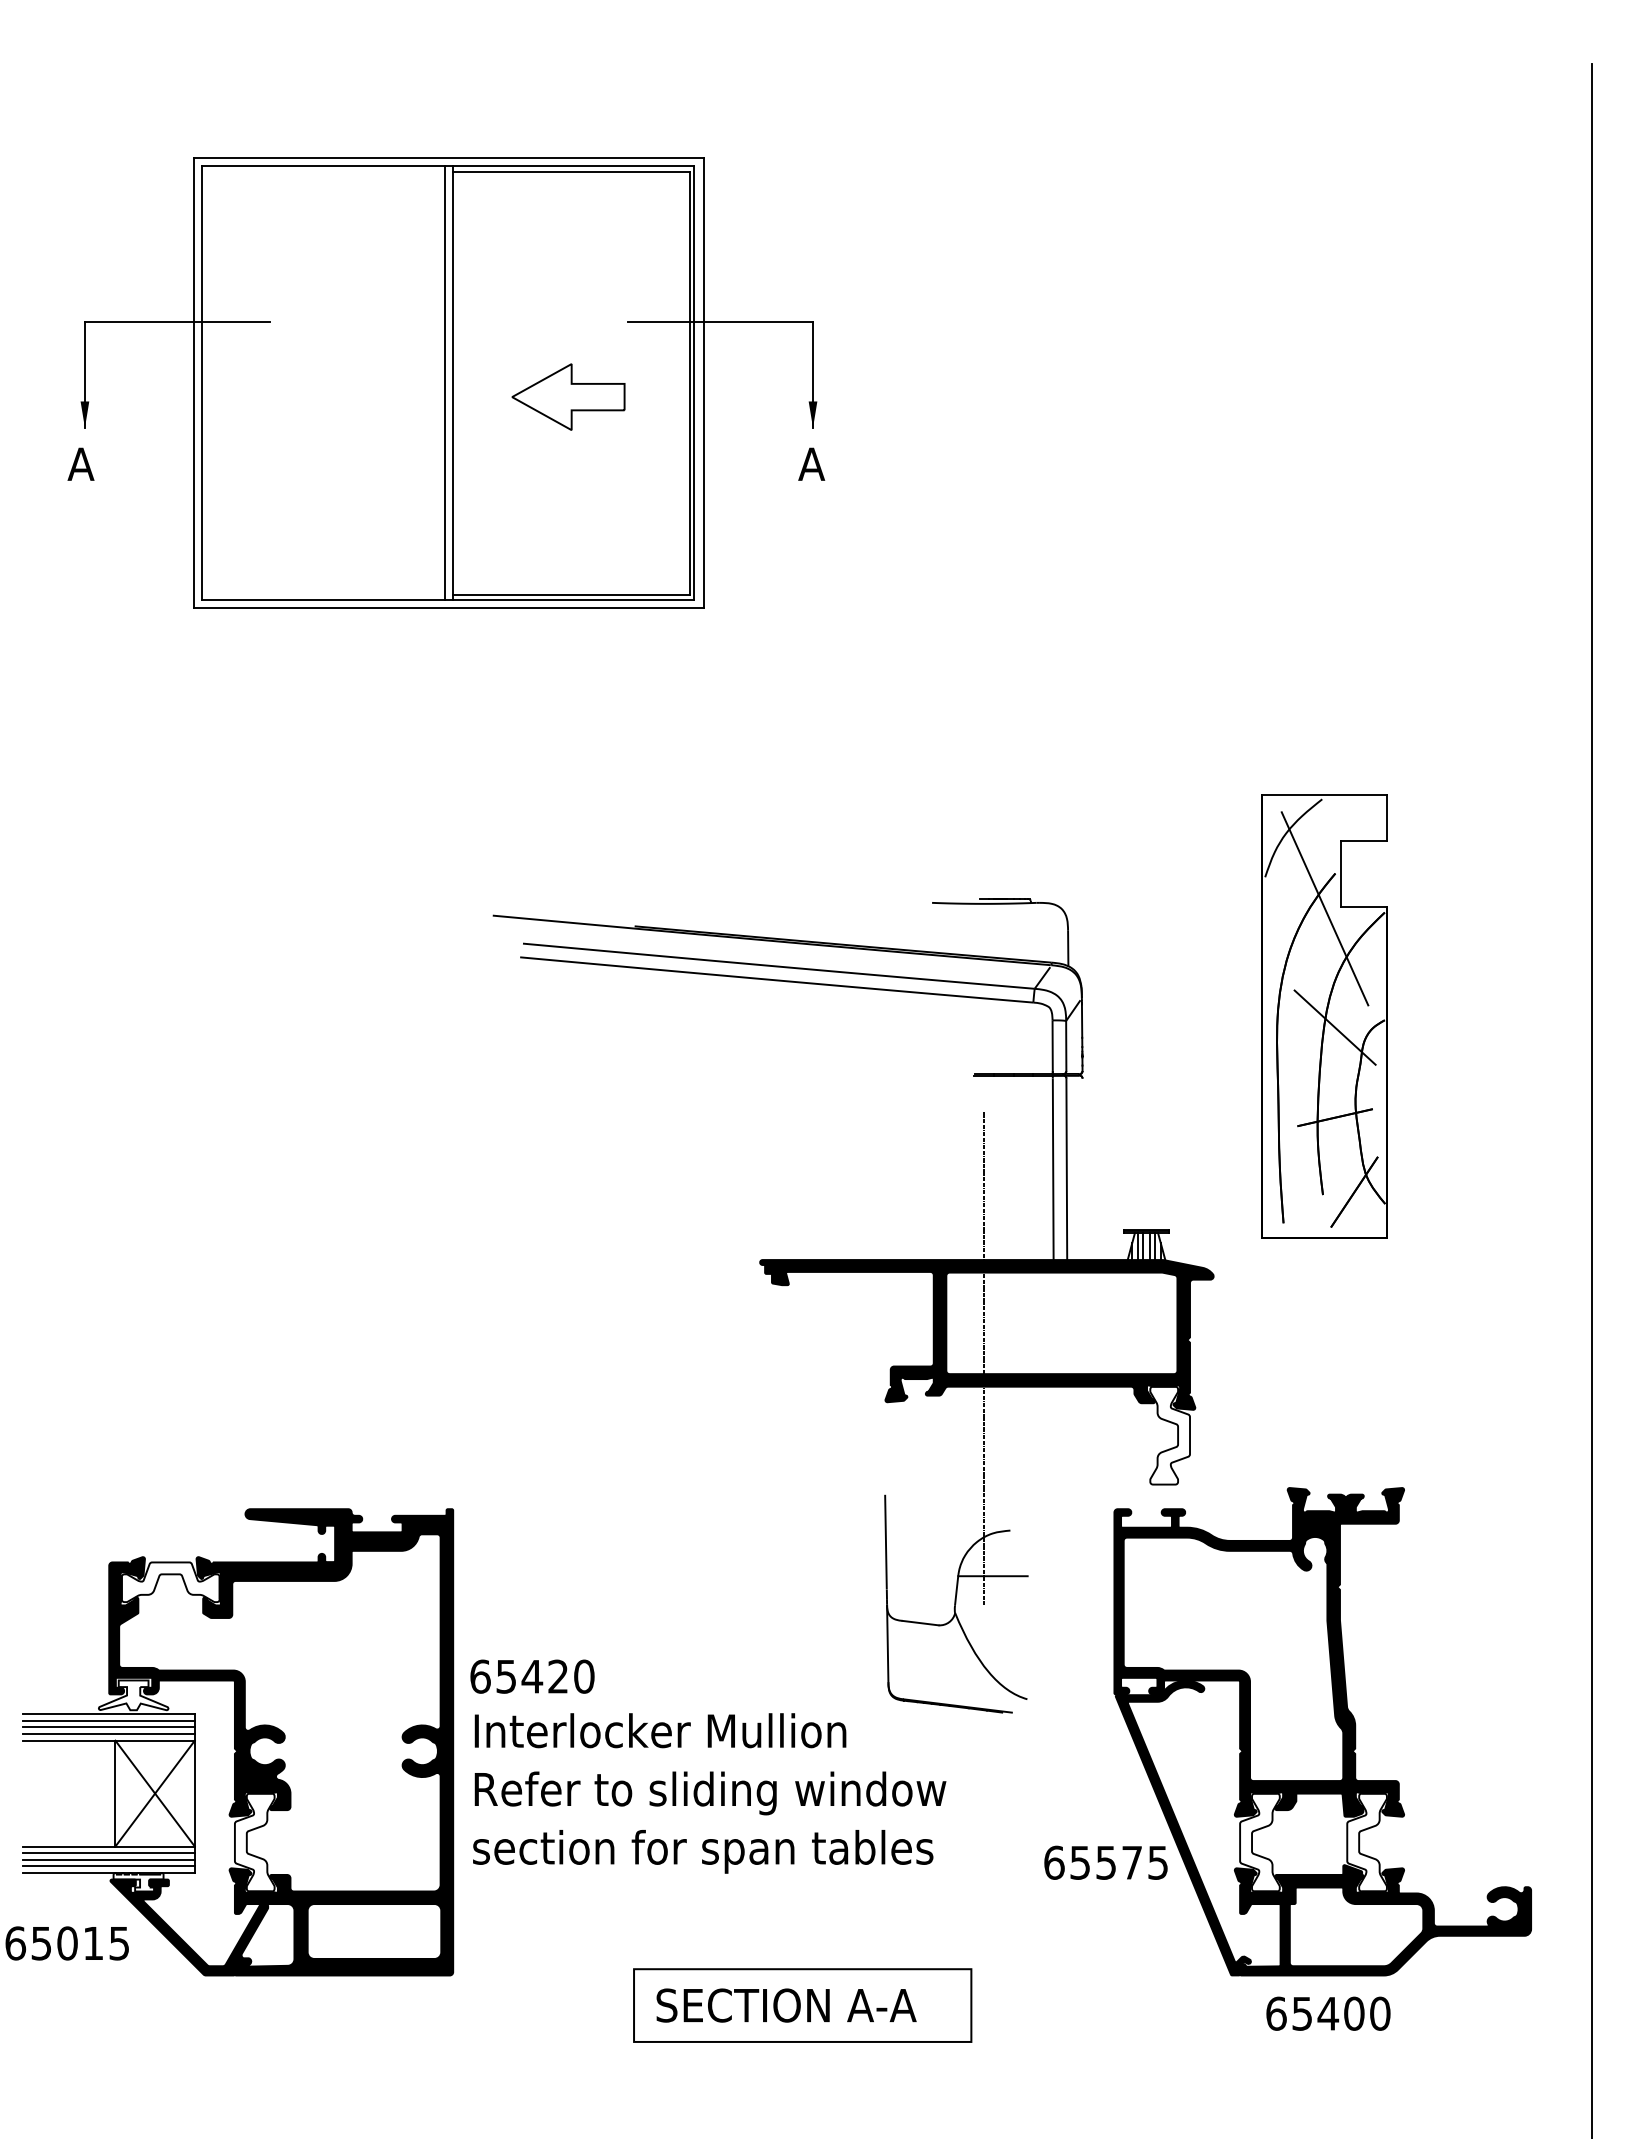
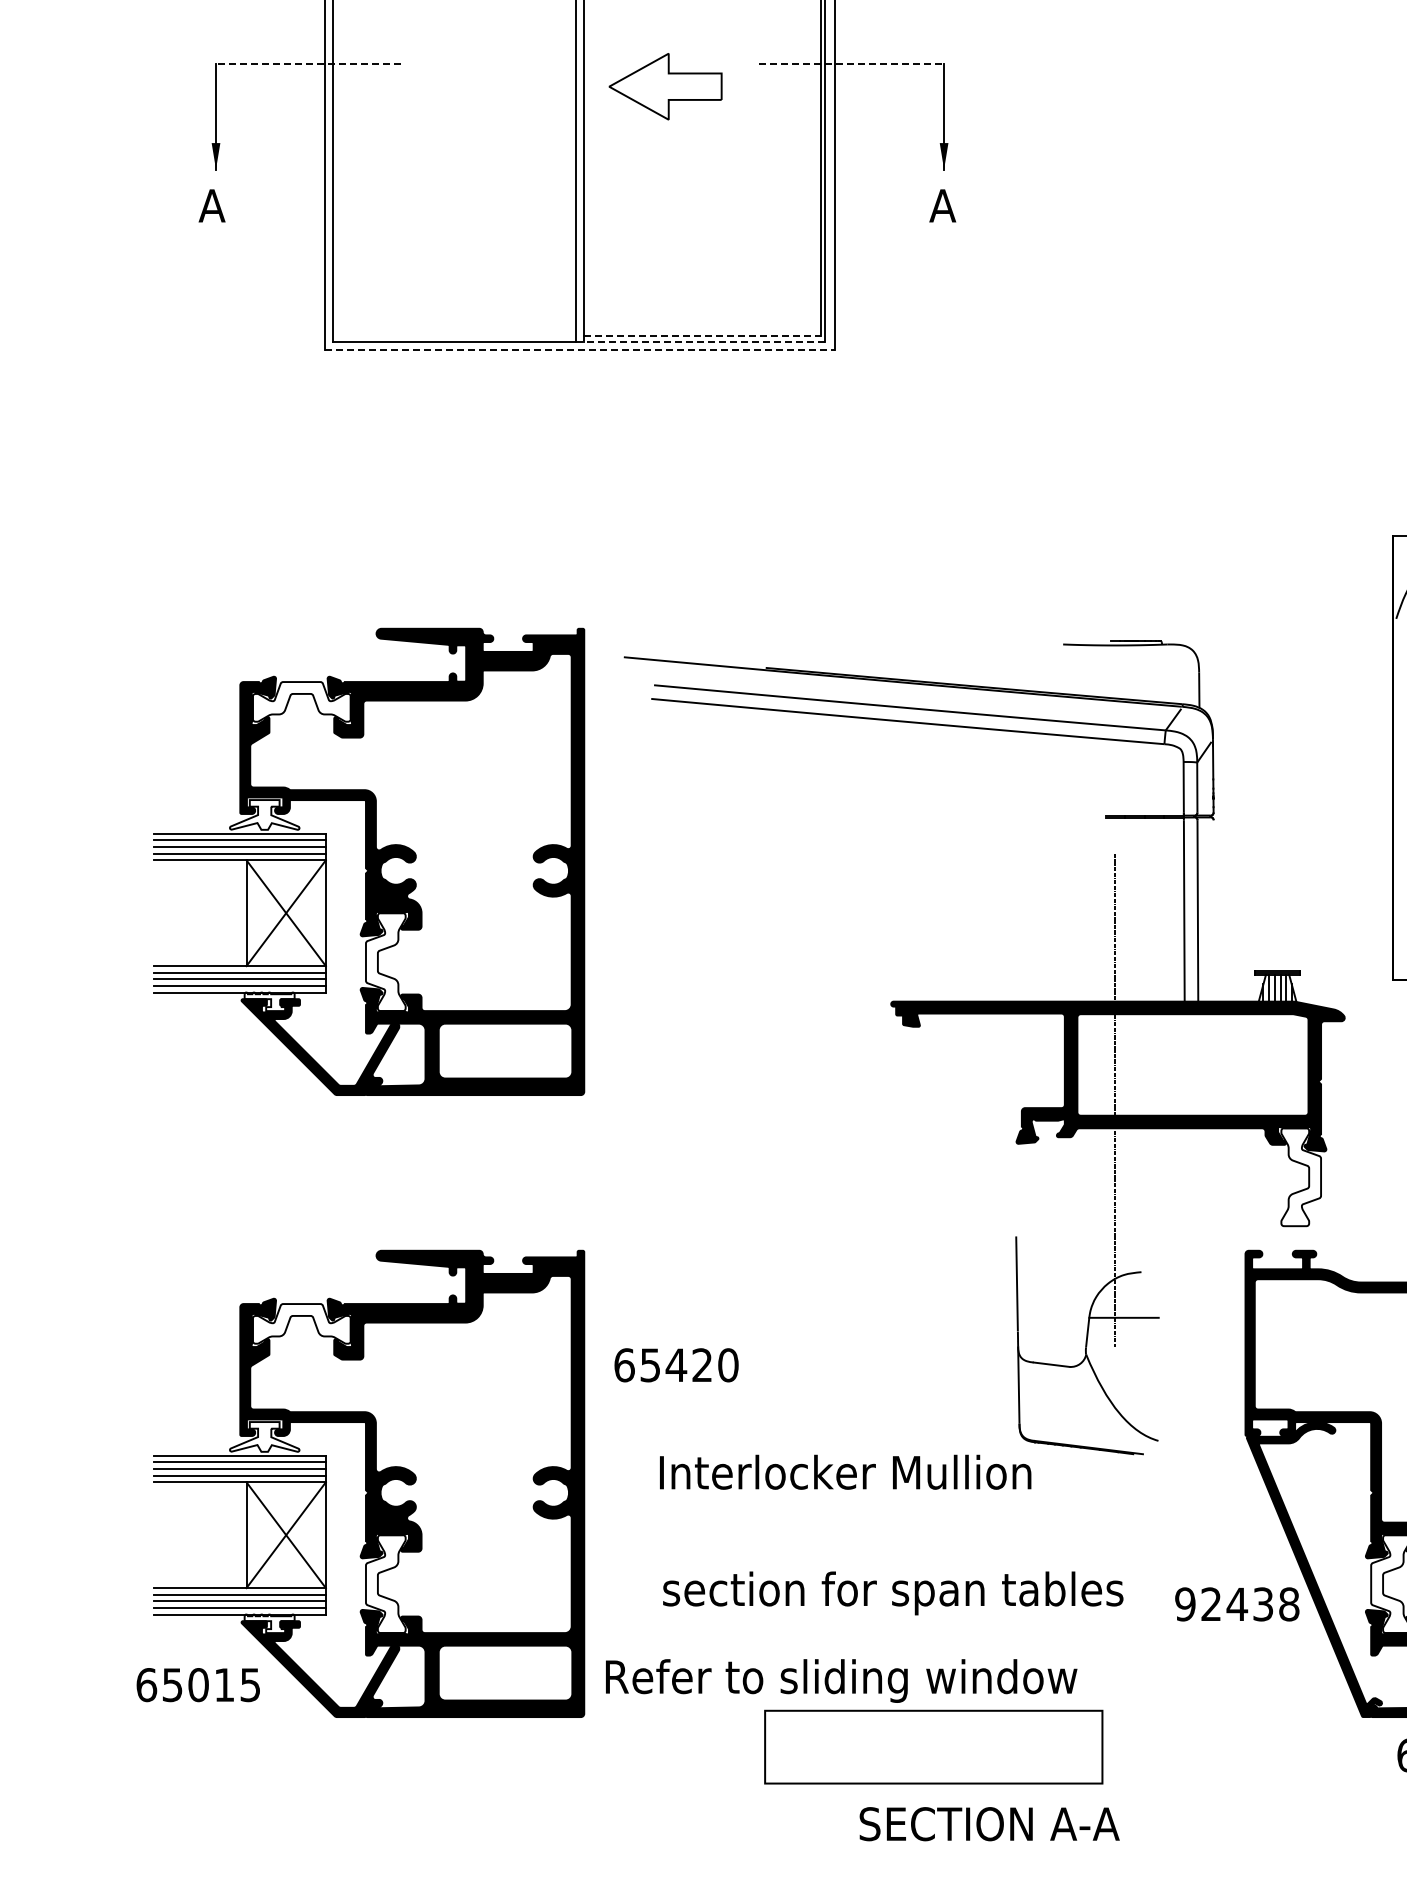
line: (177, 322) -> (308, 64), solid -> dashed
line: (720, 322) -> (851, 64), solid -> dashed
part: (568, 396) -> (665, 86), moved
line: (571, 594) -> (702, 336), solid -> dashed
line: (569, 600) -> (700, 342), solid -> dashed
line: (448, 608) -> (579, 350), solid -> dashed
part: (238, 1120) -> (369, 862), added
text: (532, 1676) -> (676, 1365), moved
text: (660, 1730) -> (845, 1472), moved
text: (710, 1793) -> (841, 1681), moved
text: (703, 1851) -> (893, 1593), moved
text: (1106, 1862) -> (1237, 1604), 65575 -> 92438
text: (786, 2005) -> (989, 1824), moved

